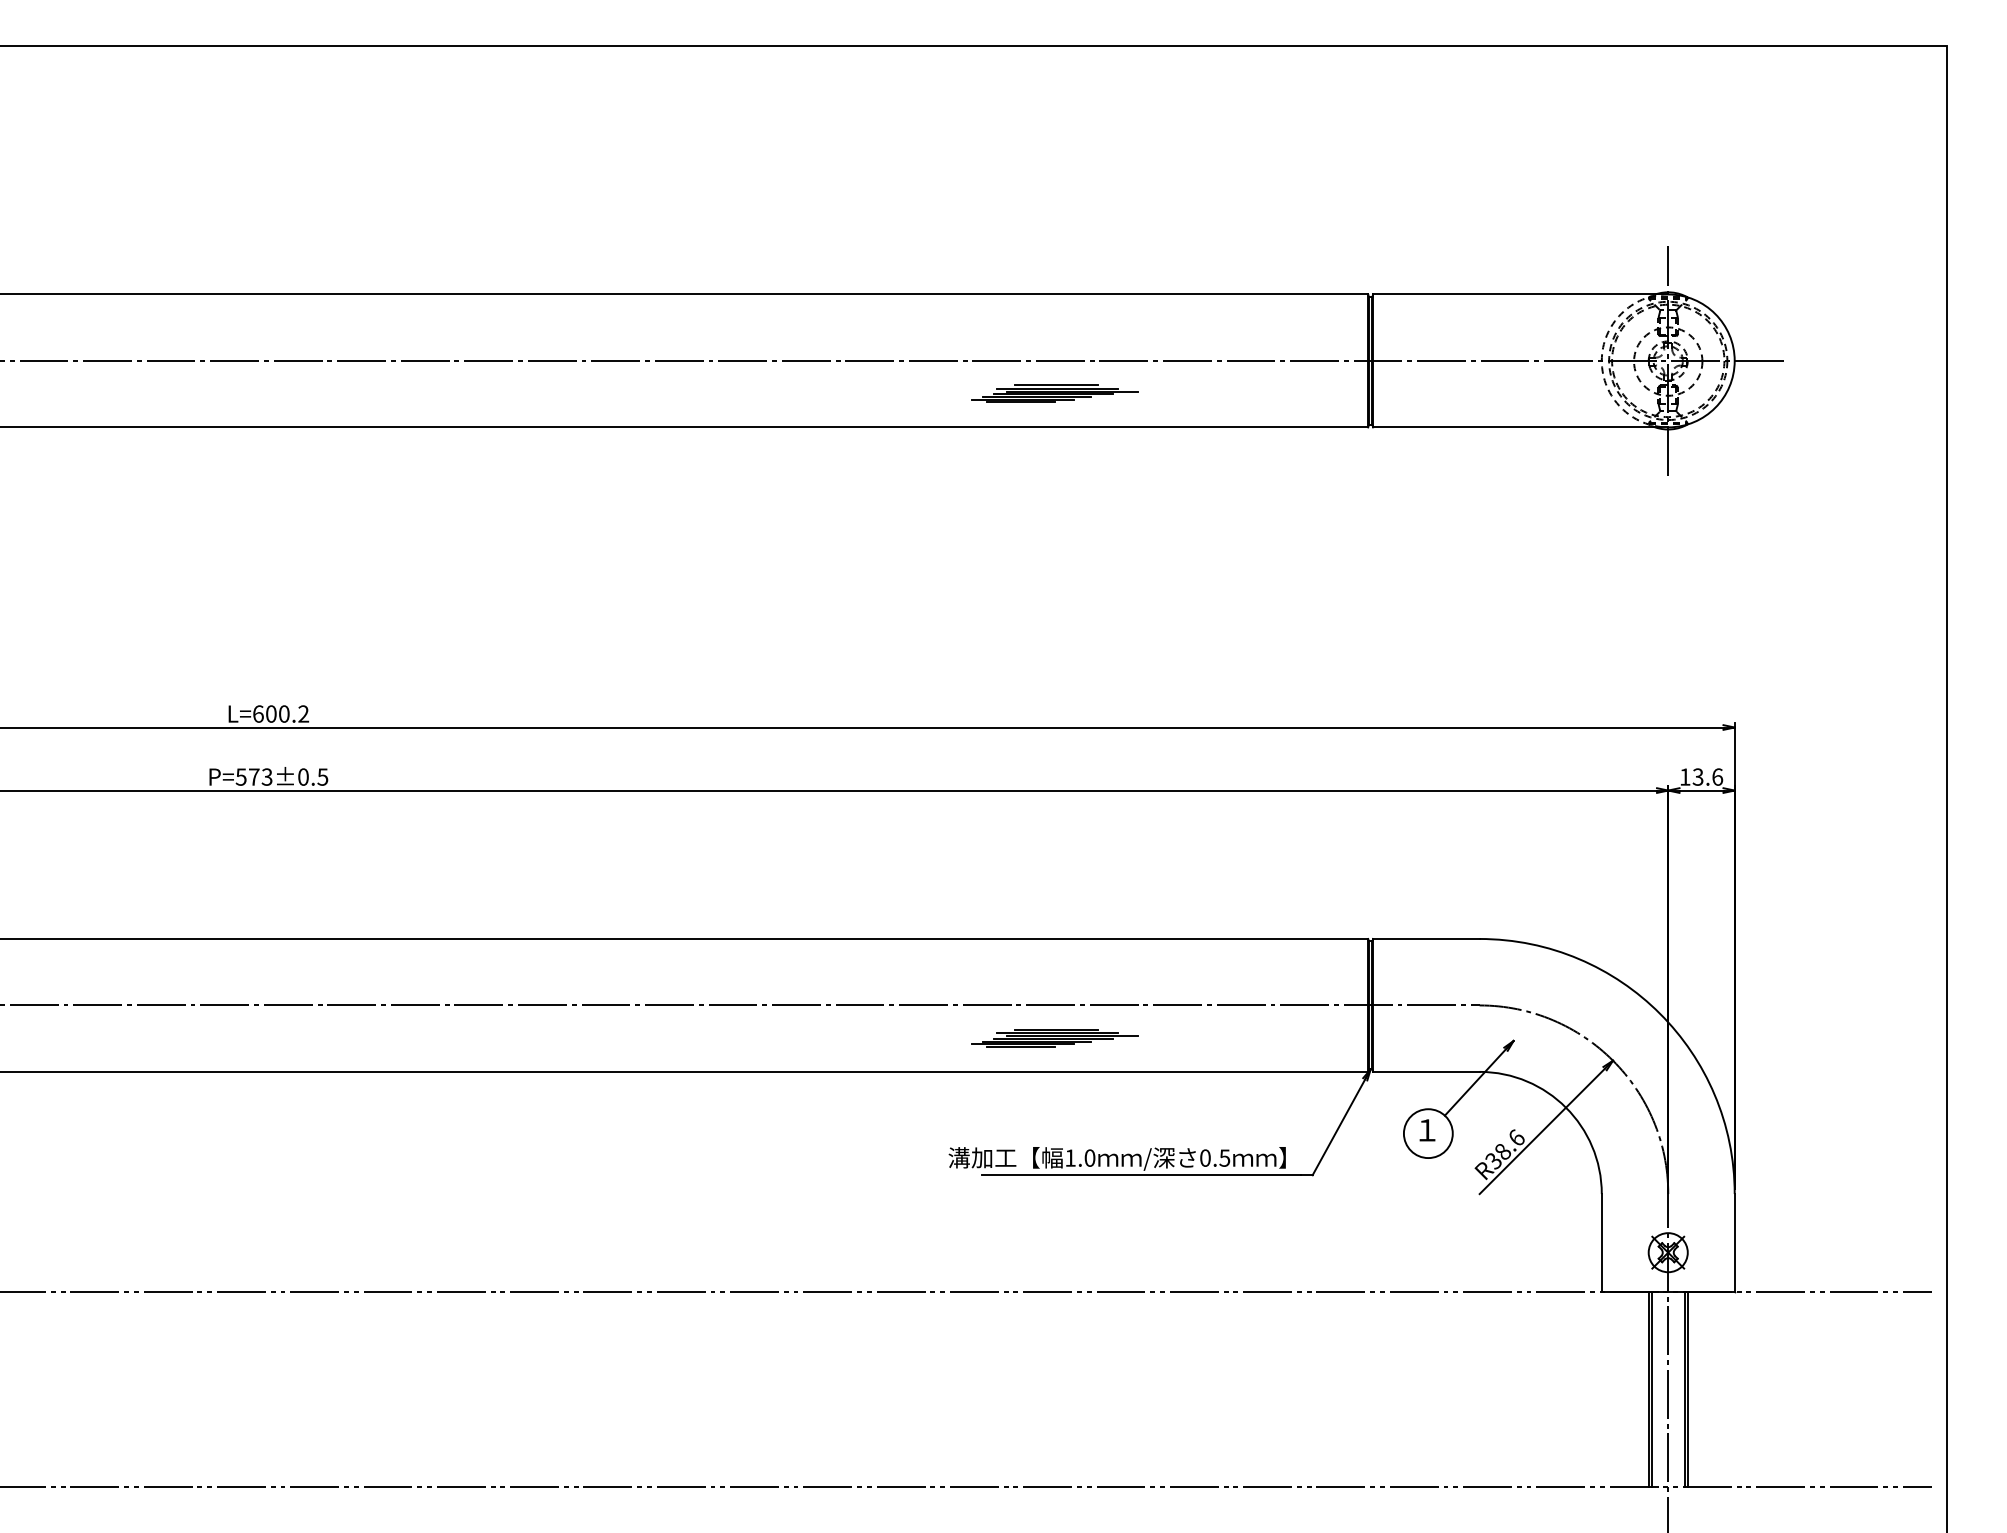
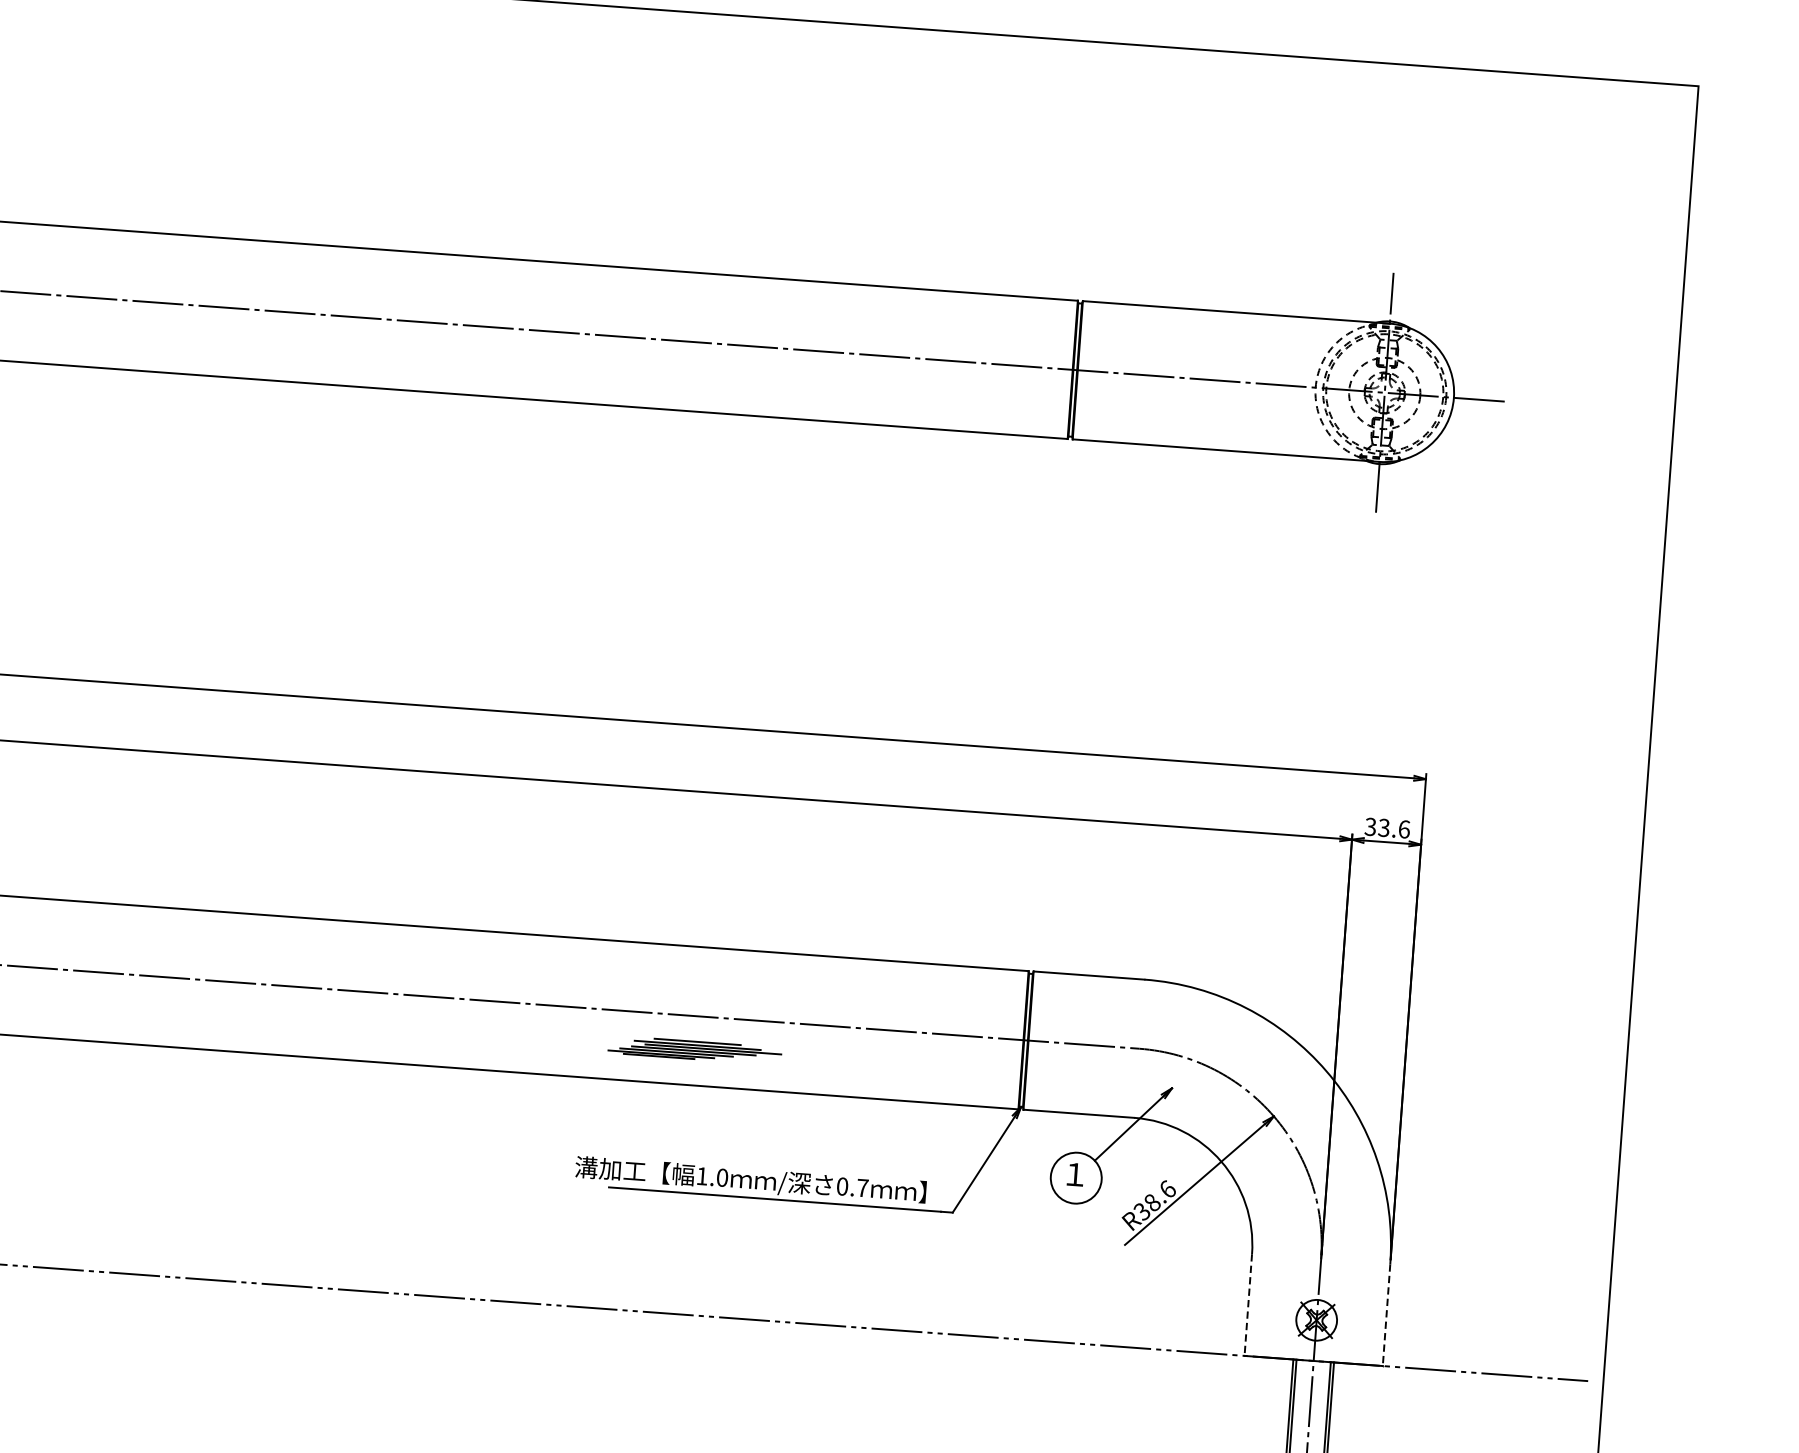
part: (1054, 393) -> (743, 379), removed
text: (1684, 776) -> (1369, 826), 13.6 -> 33.6
text: (1224, 1157) -> (862, 1187), 0.5 -> 0.7
line: (1601, 1242) -> (1248, 1304), solid -> dashed
line: (1734, 1242) -> (1386, 1314), solid -> dashed

